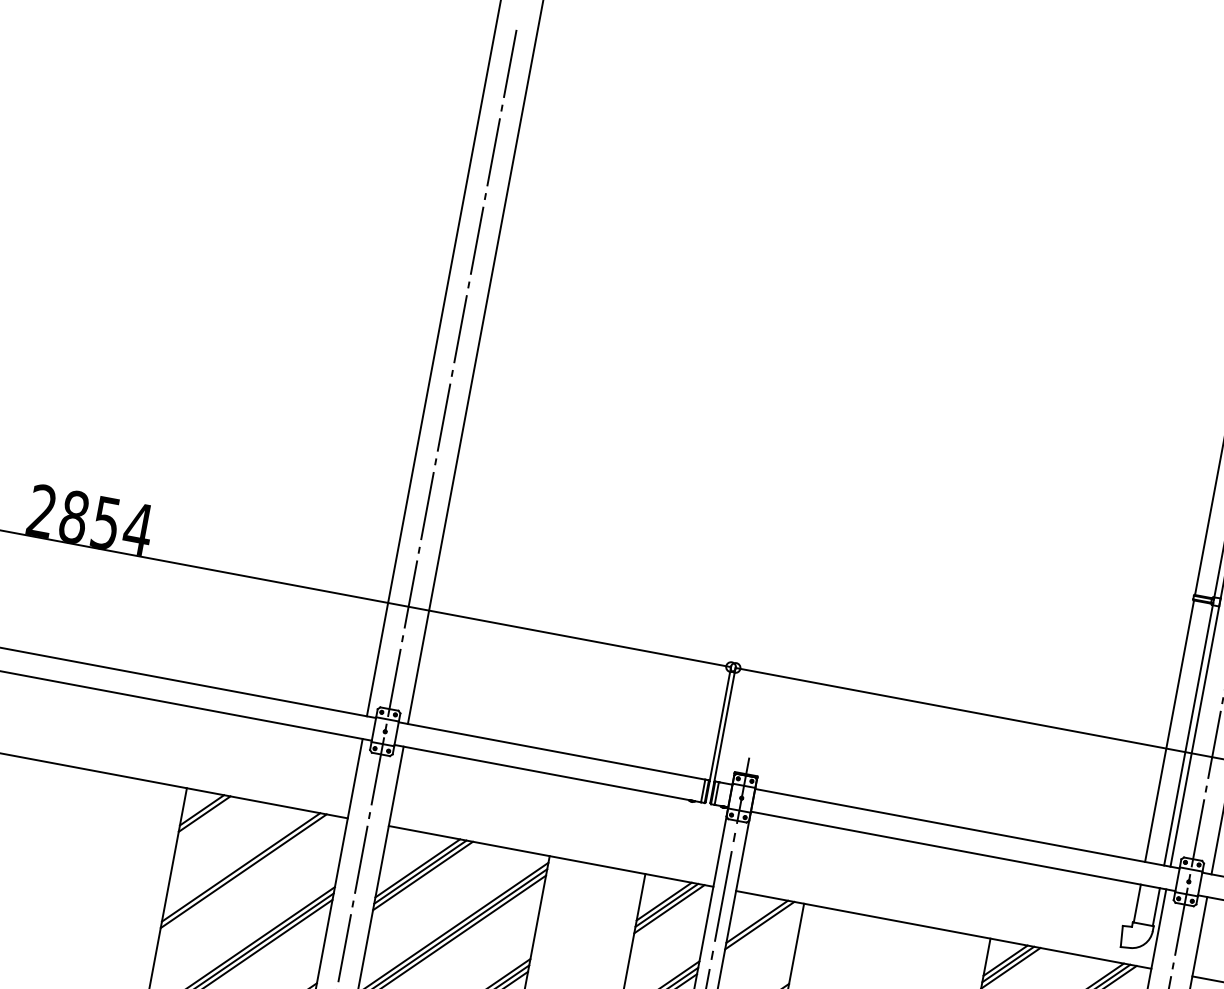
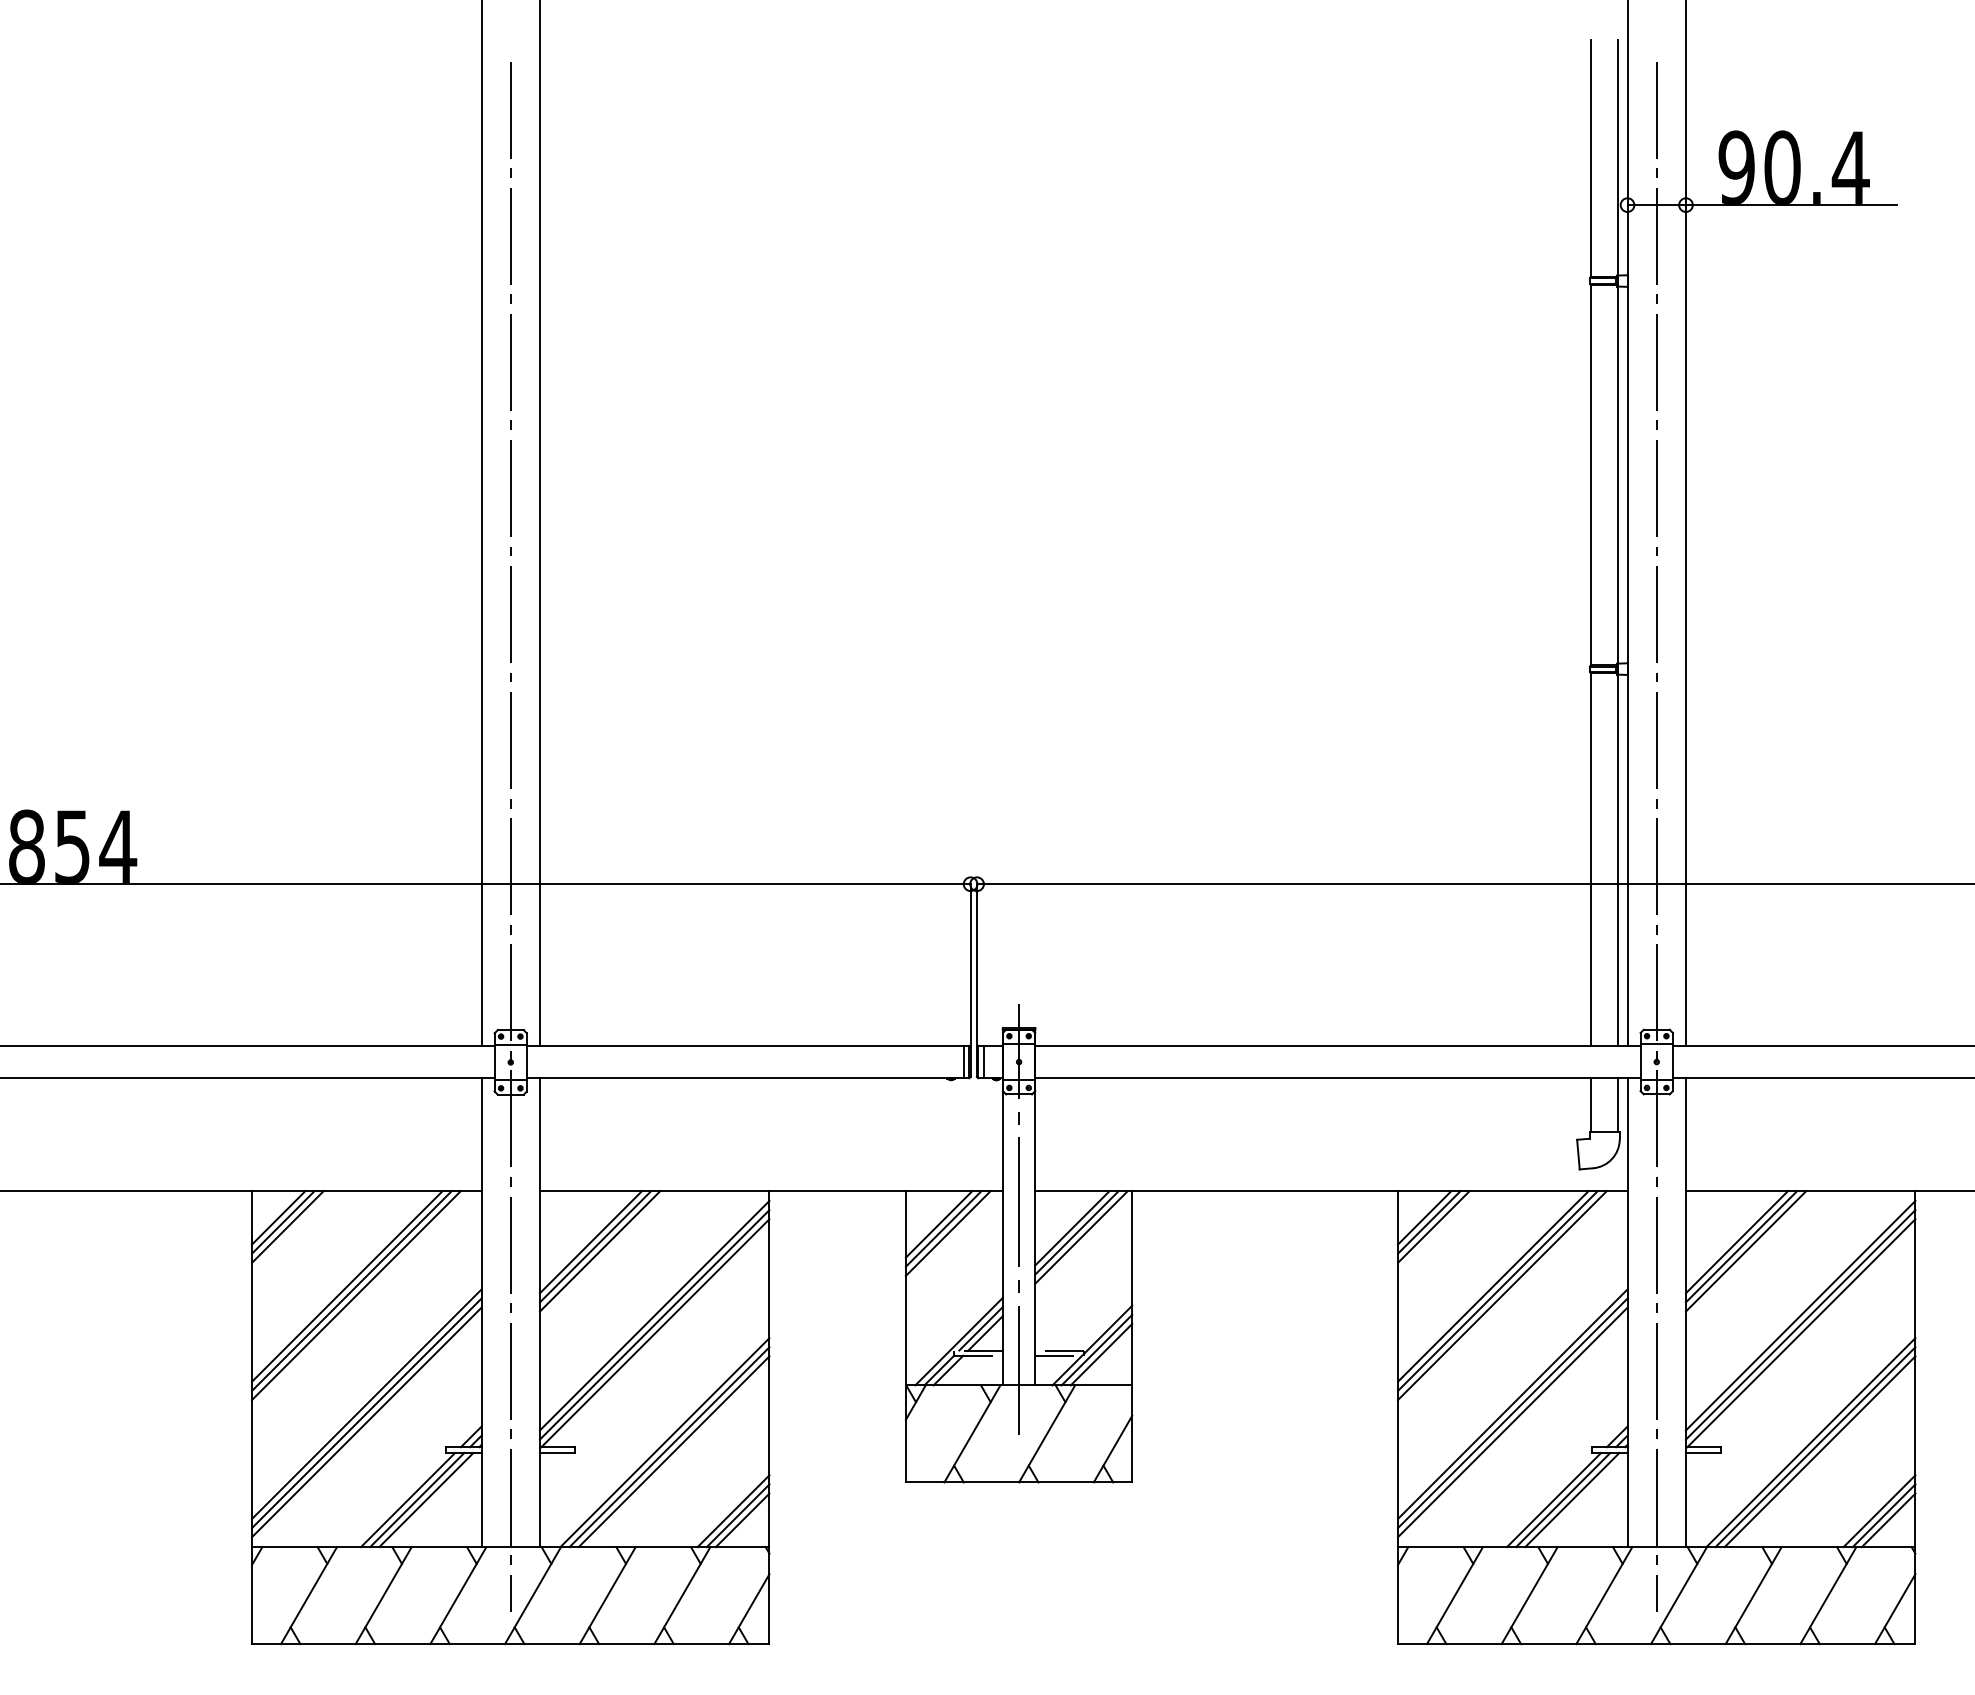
line: (207, 817) -> (287, 1226), added
line: (246, 874) -> (356, 1295), added
line: (762, 929) -> (1081, 1237), added

